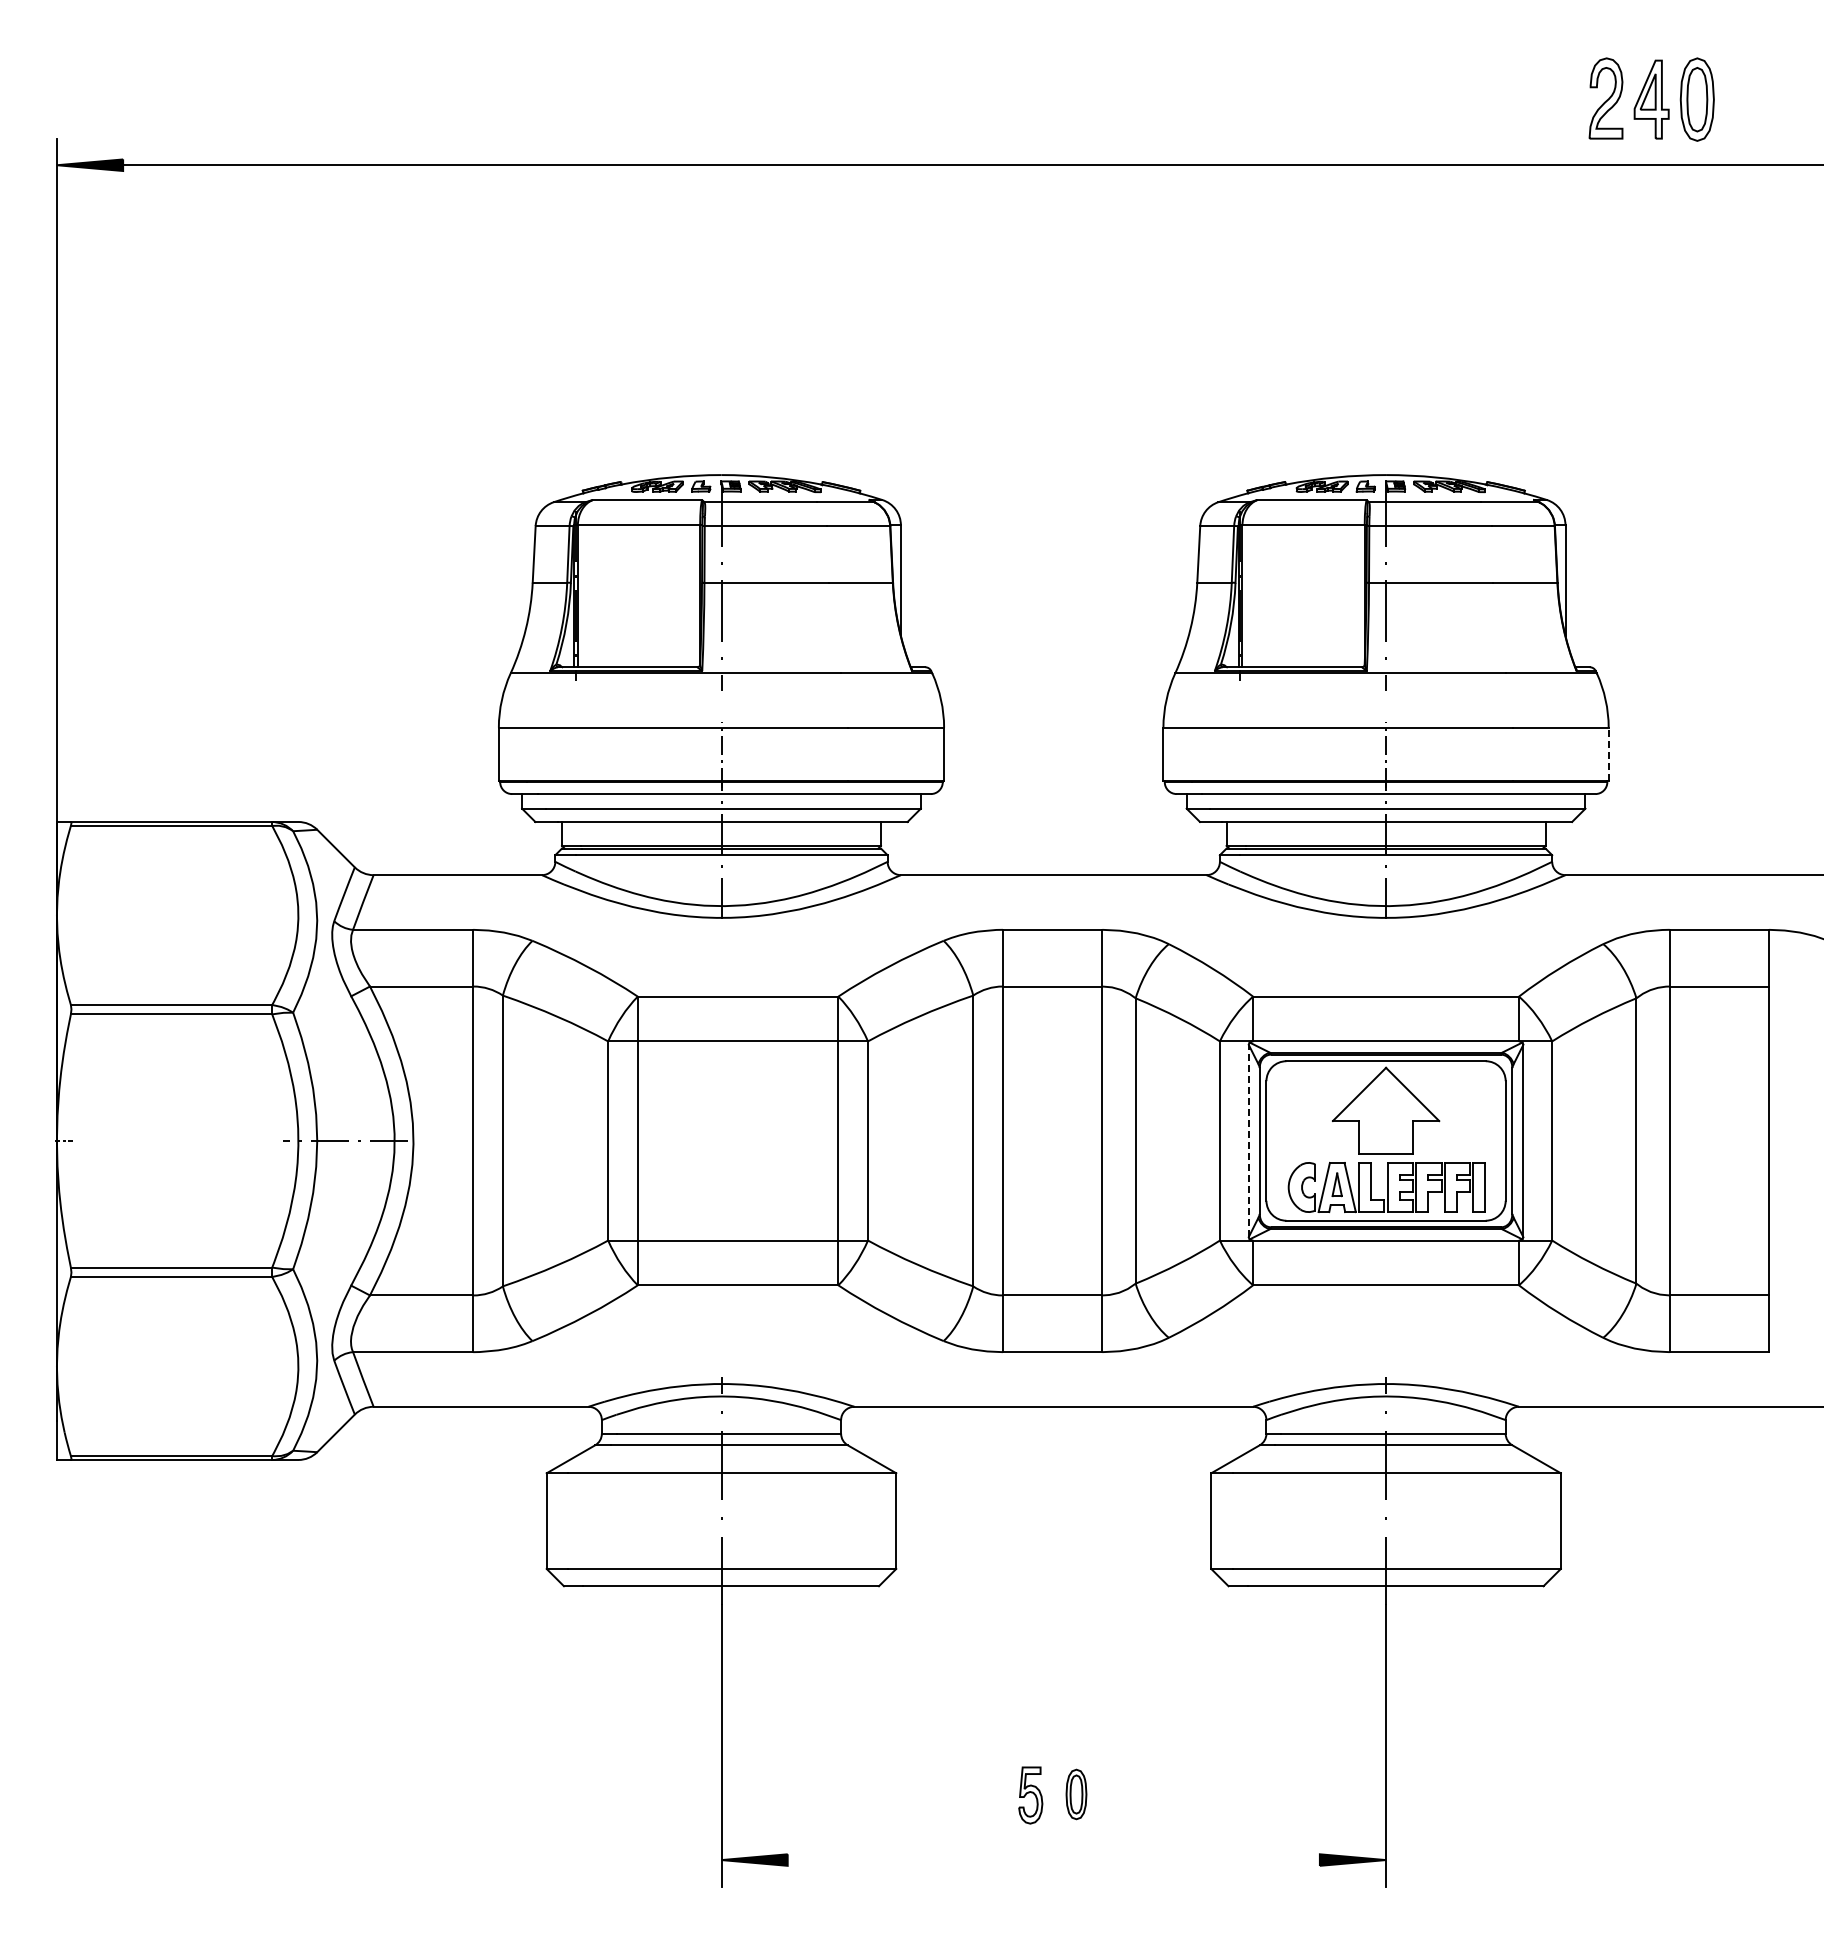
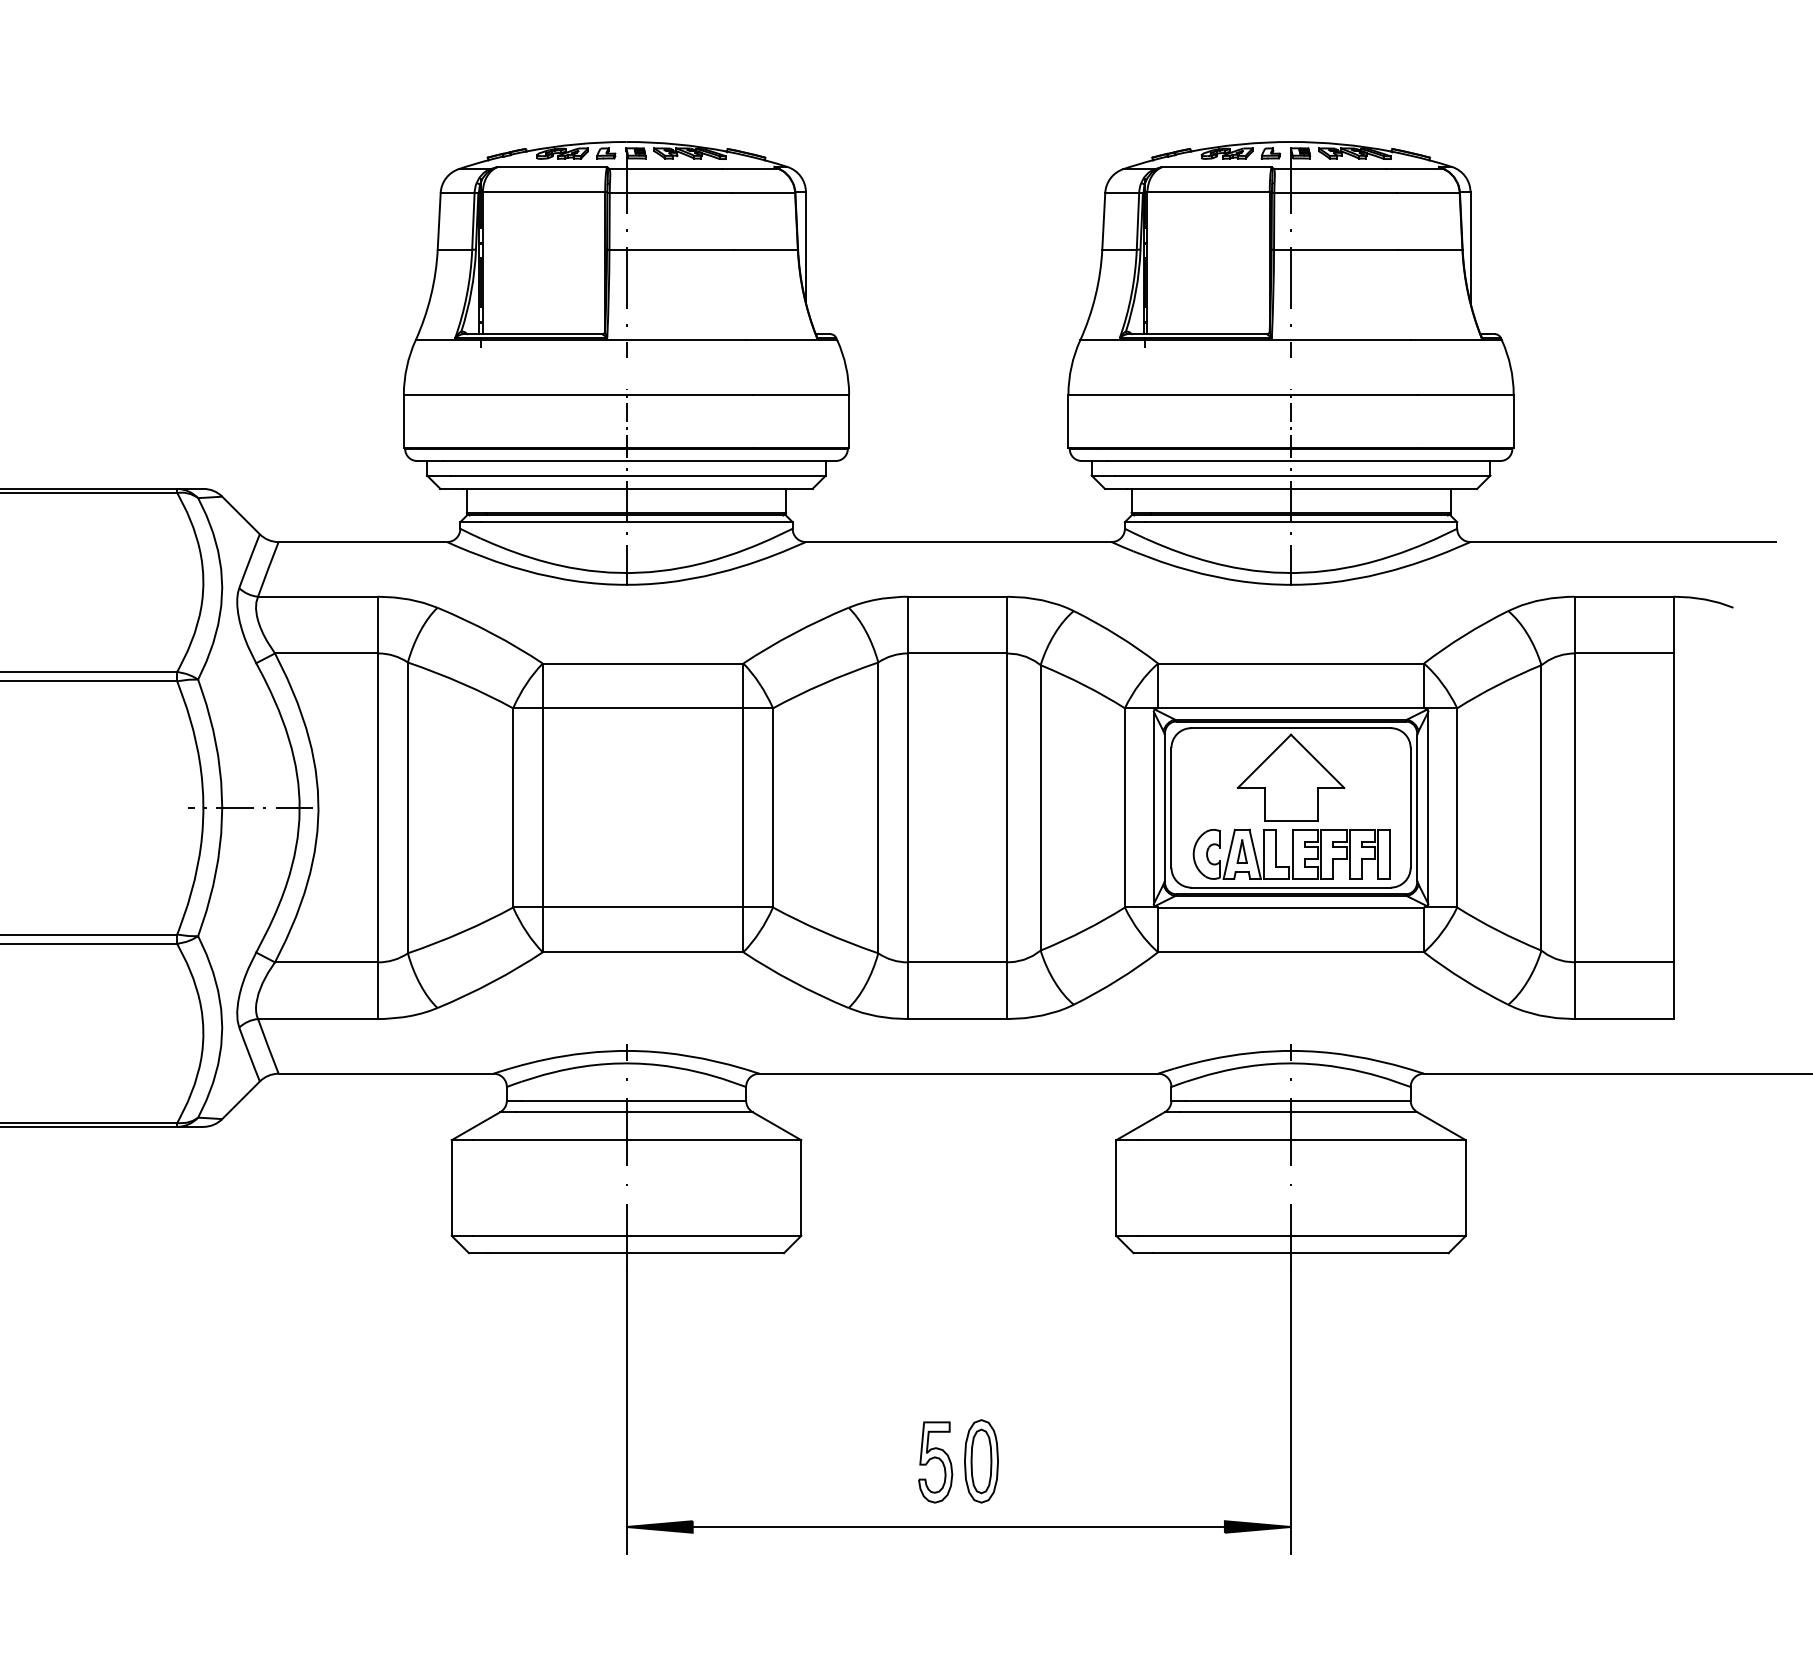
line: (1608, 754) -> (1513, 421), dashed -> solid
line: (1248, 1141) -> (1153, 808), dashed -> solid
part: (1076, 1794) -> (981, 1461), size x1.67
part: (1030, 1795) -> (935, 1462), size x1.43
line: (1053, 1860) -> (958, 1527), added

